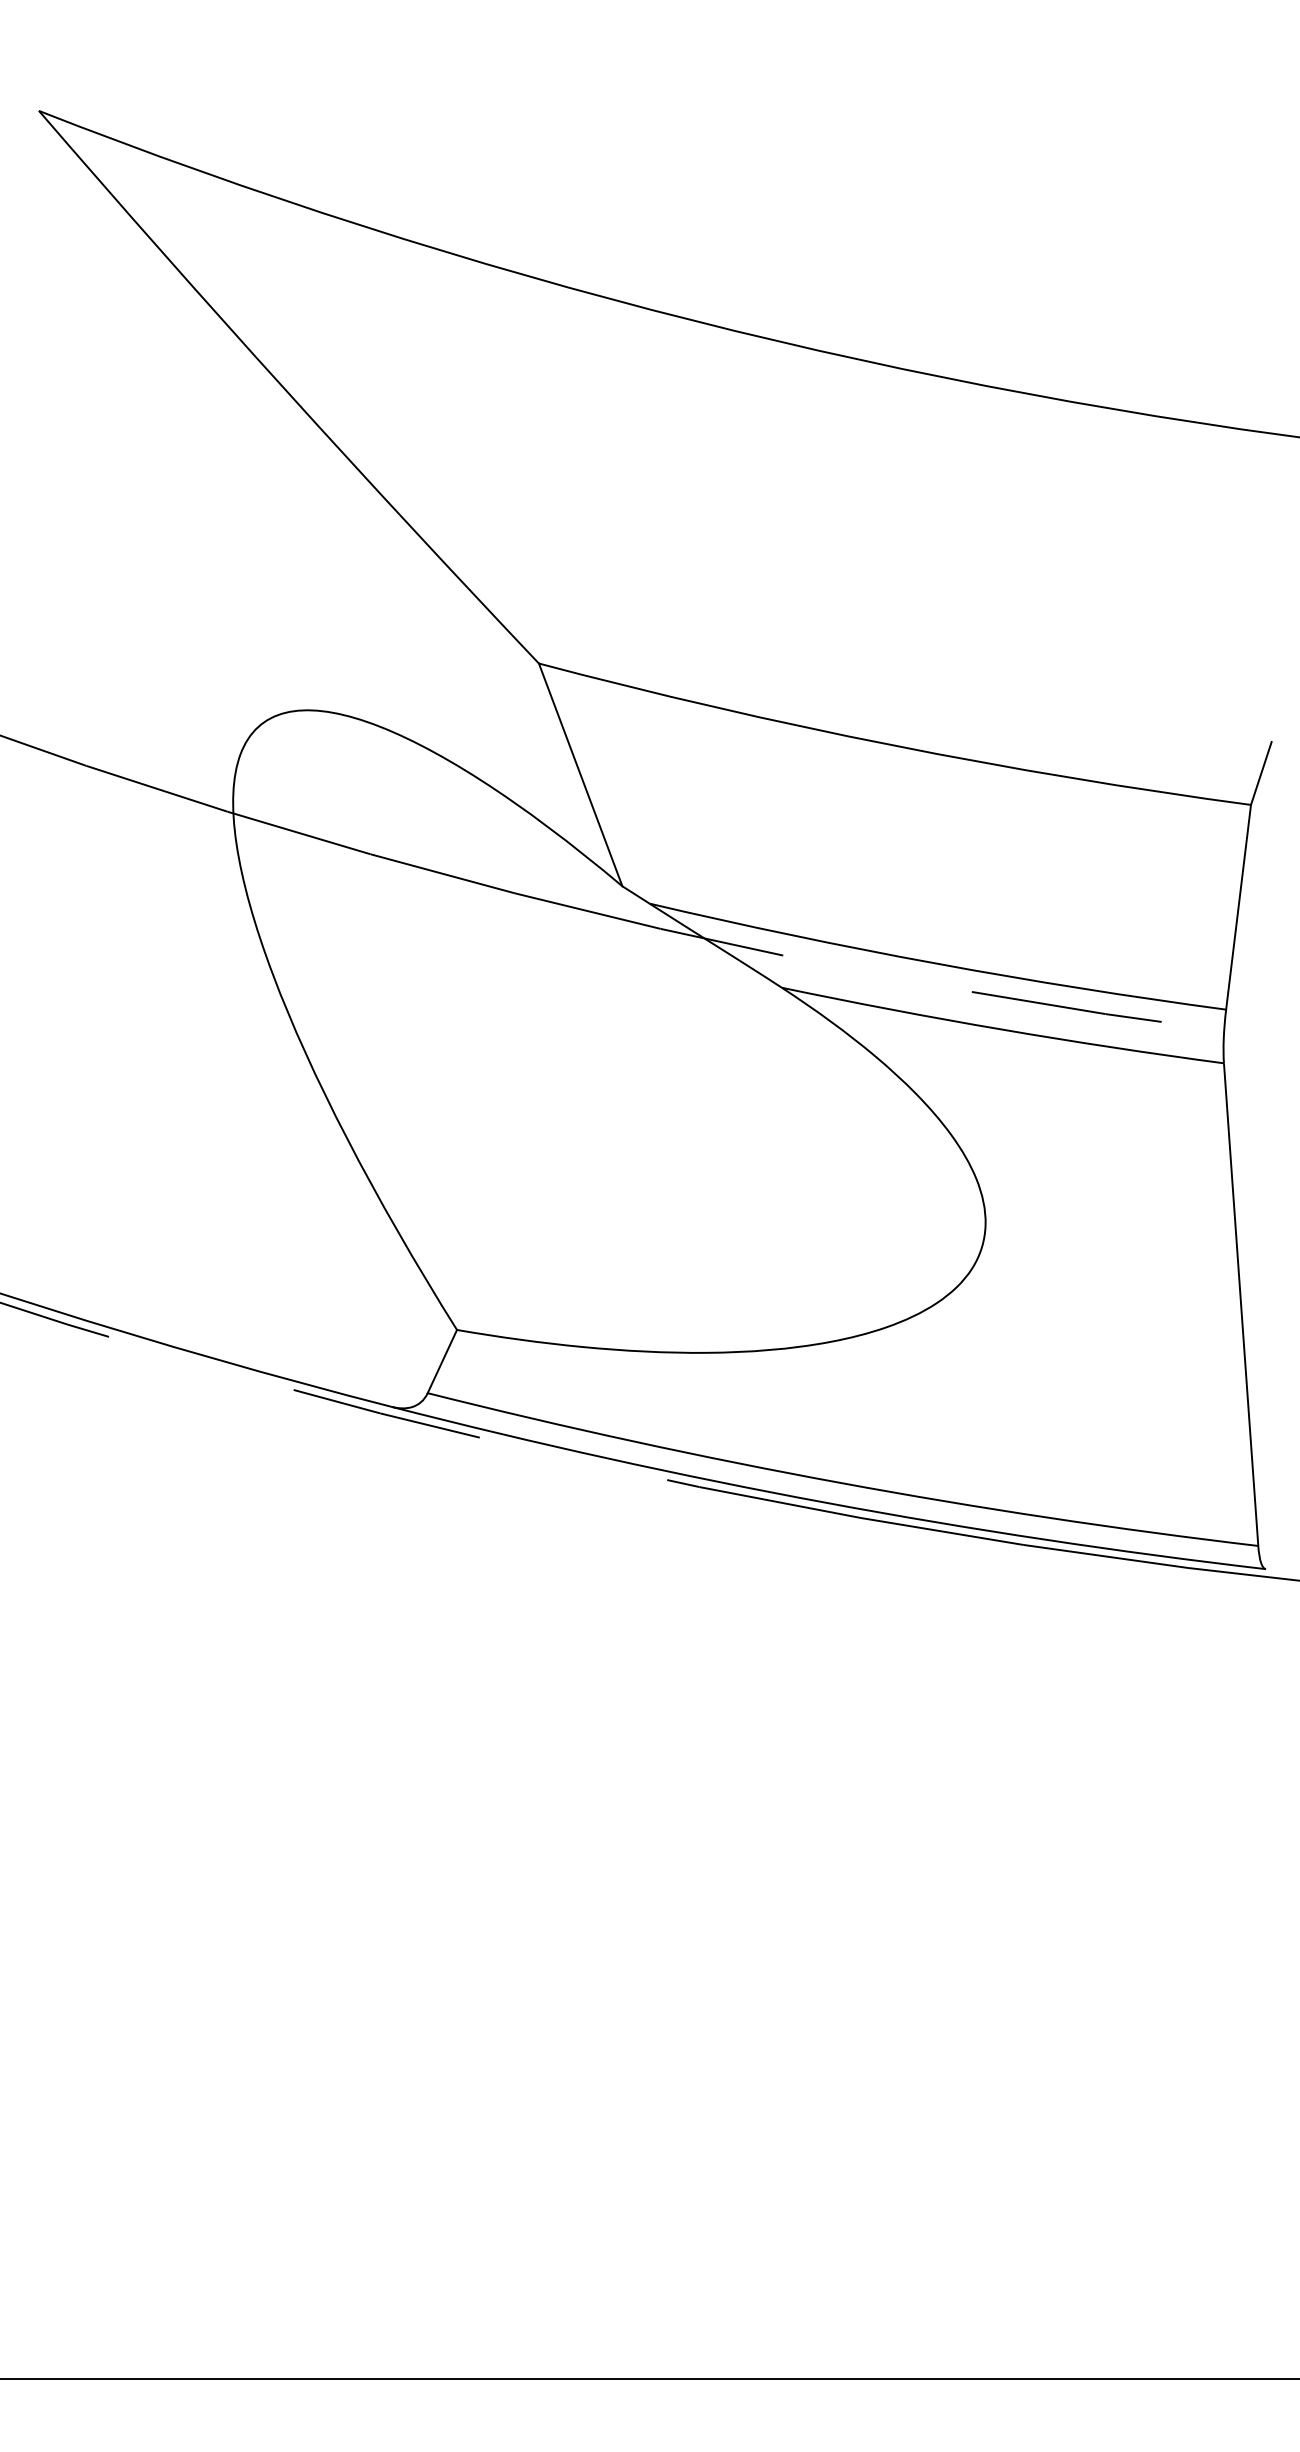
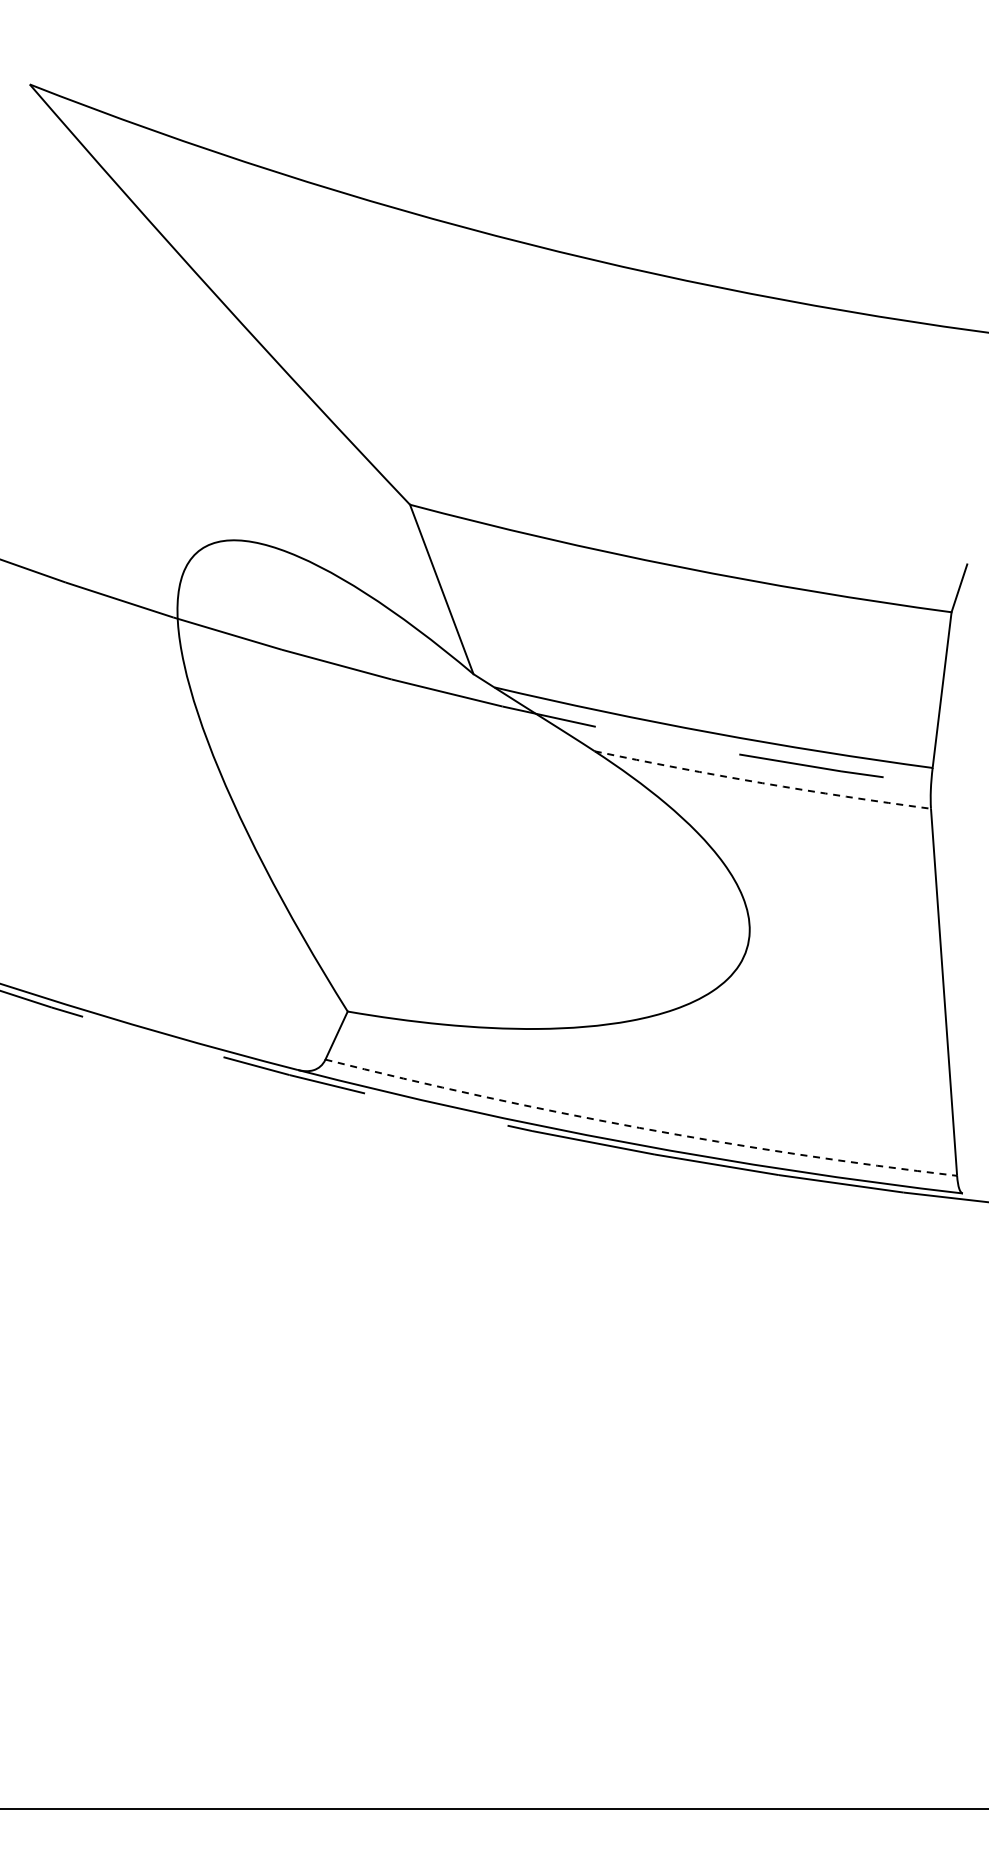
arc: (1002, 1030) -> (762, 783), solid -> dashed
arc: (840, 1482) -> (639, 1127), solid -> dashed

